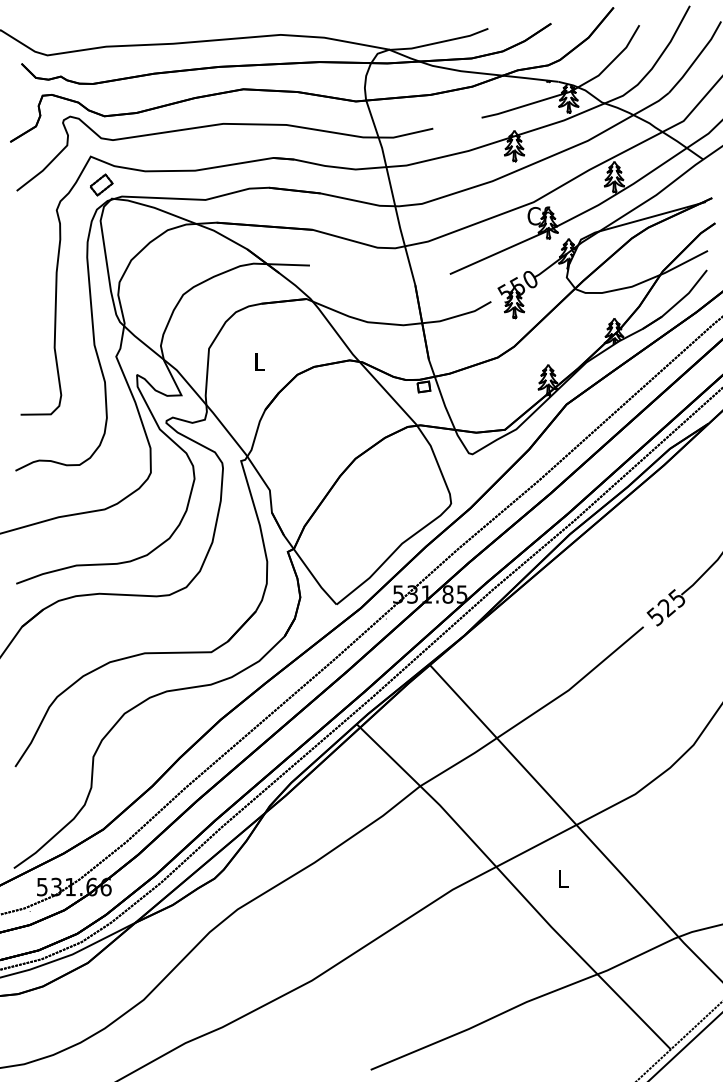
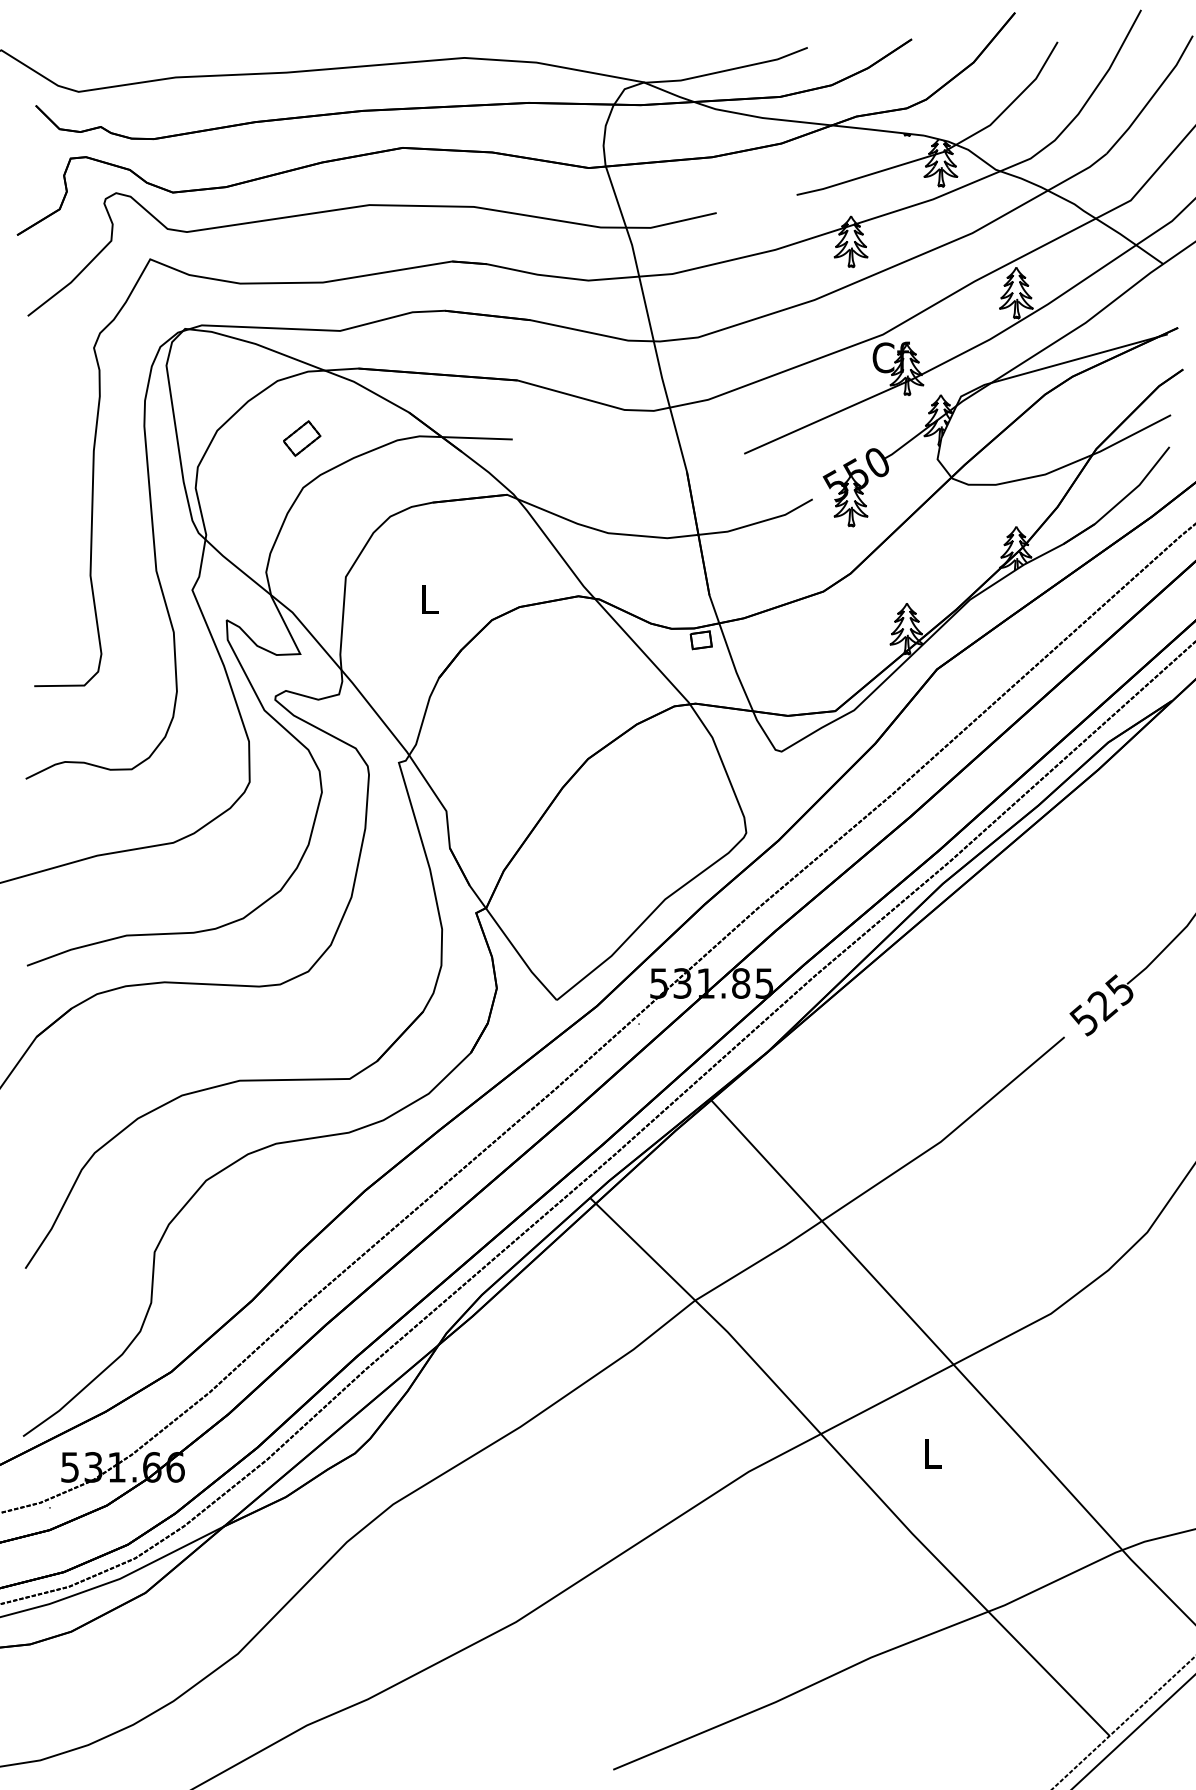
part: (101, 184) -> (301, 437), moved

